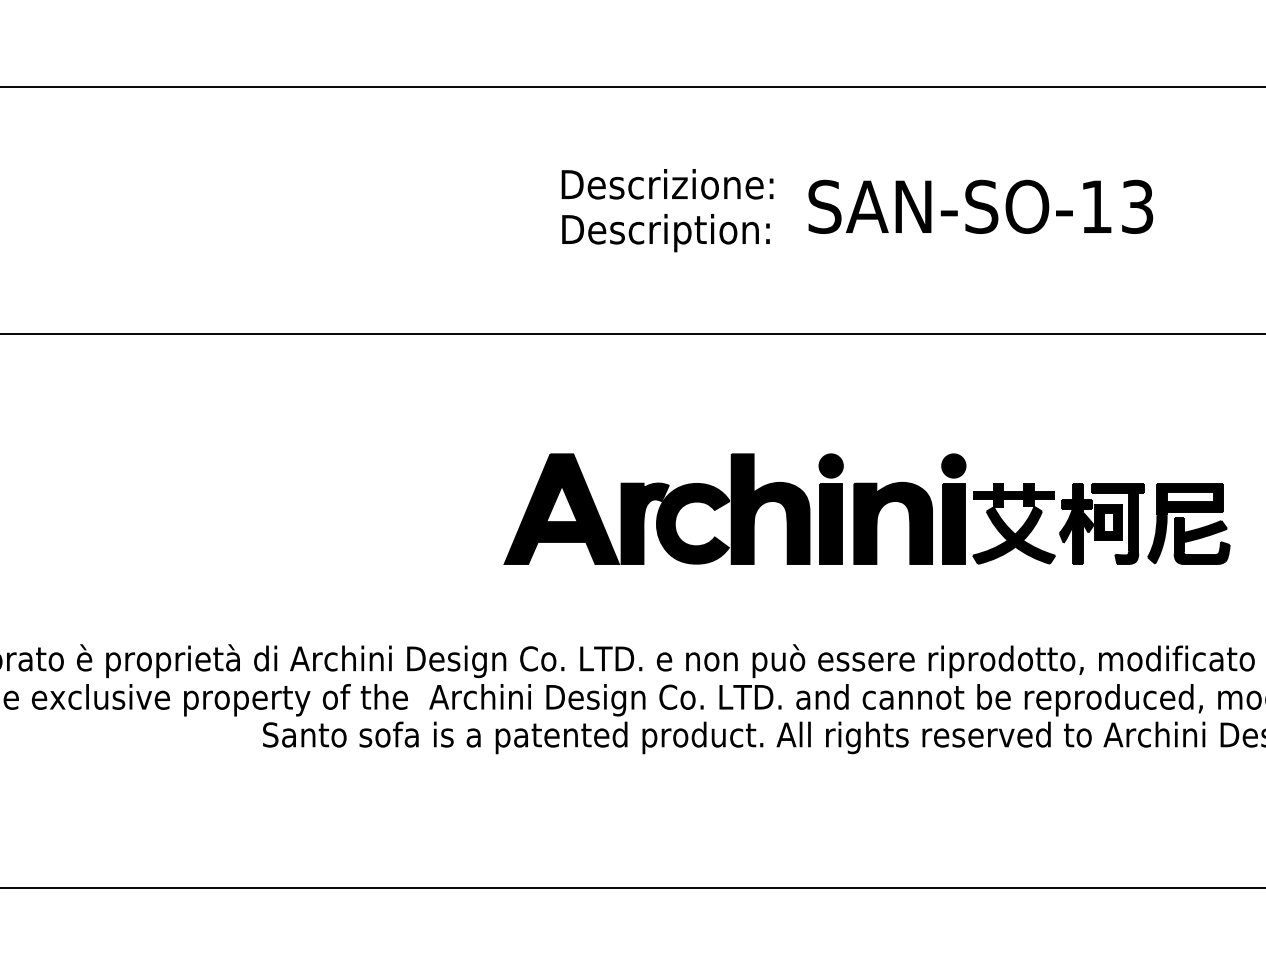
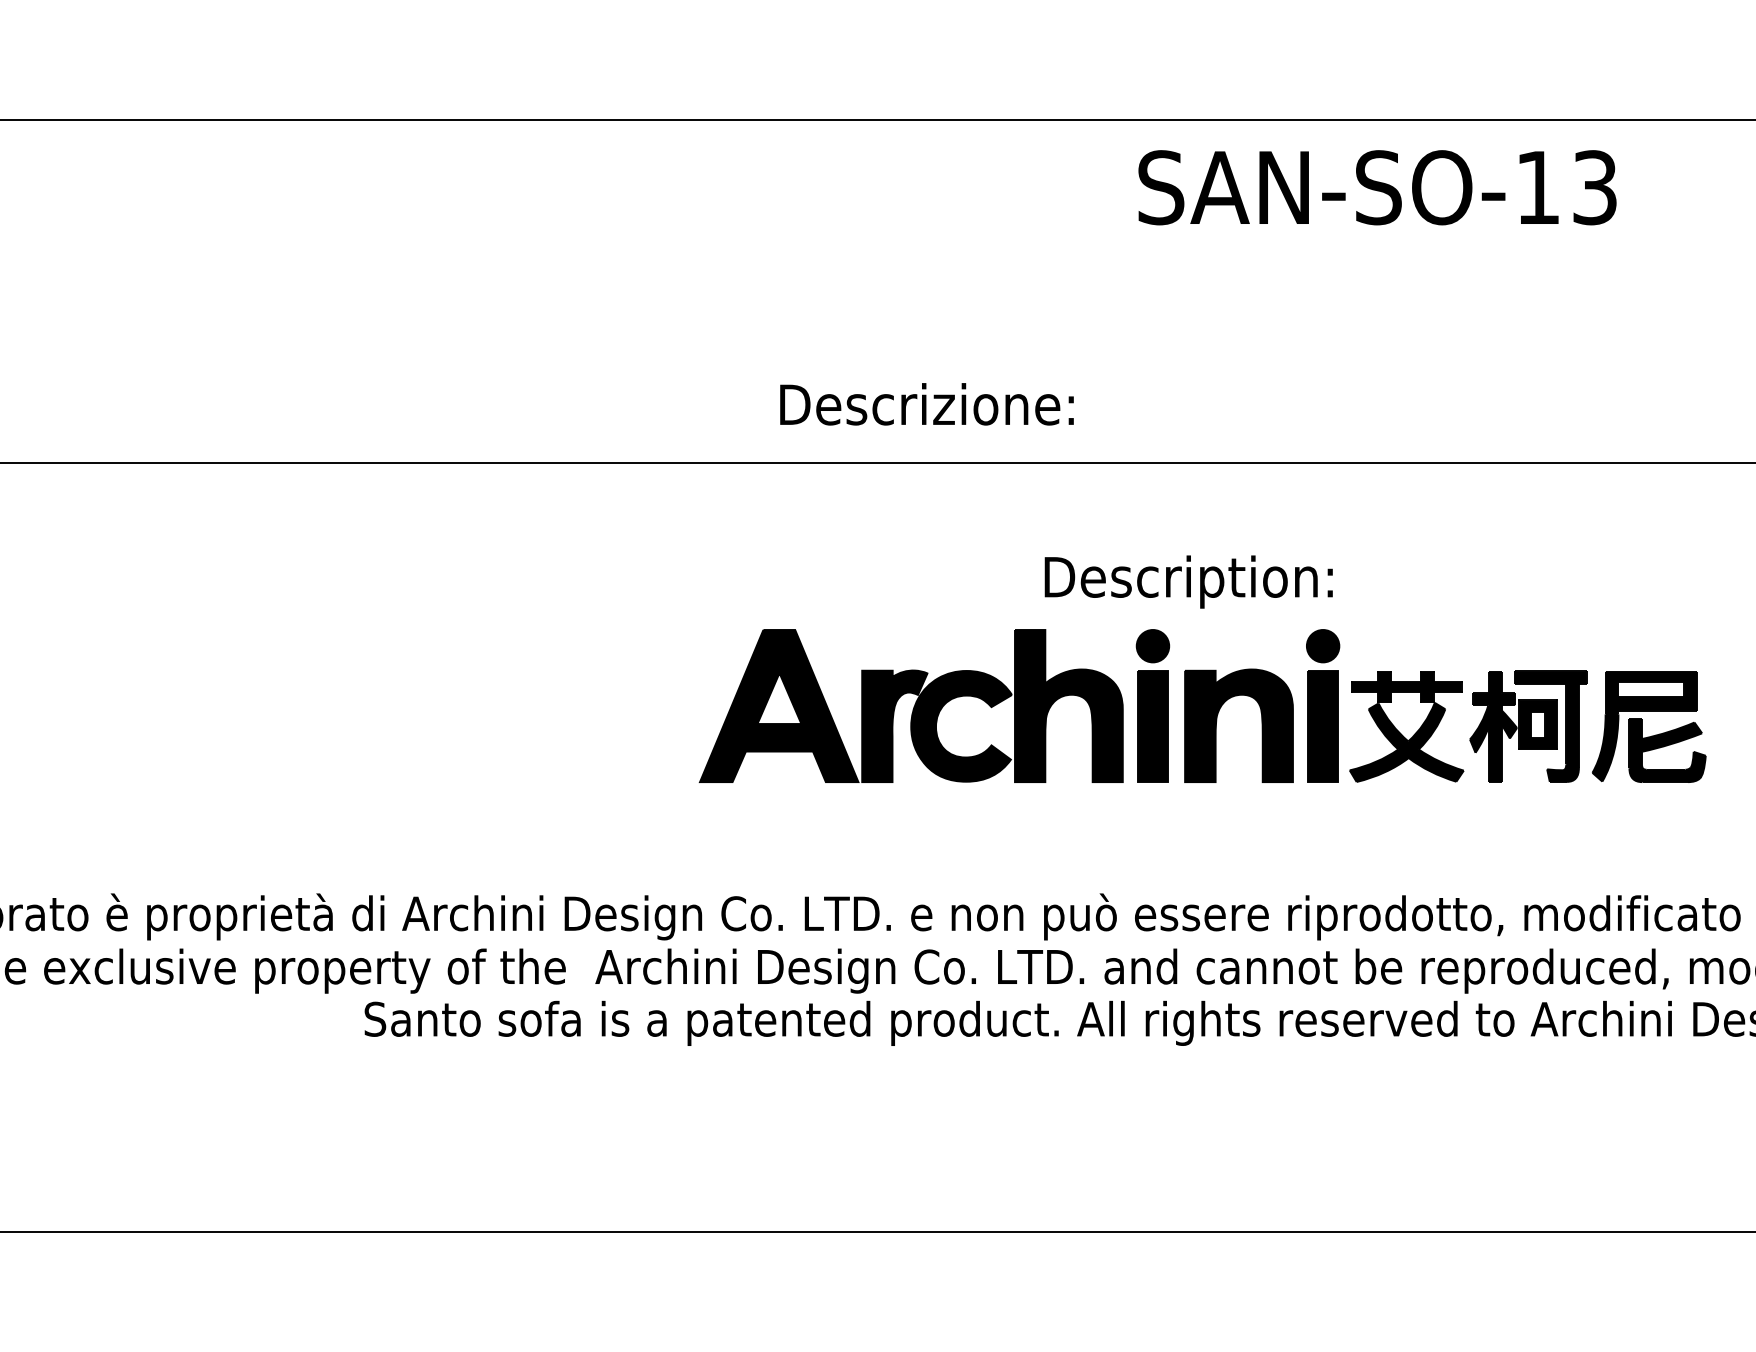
text: (667, 184) -> (926, 404), moved
text: (980, 206) -> (1377, 187), moved
text: (665, 232) -> (1188, 581), moved

